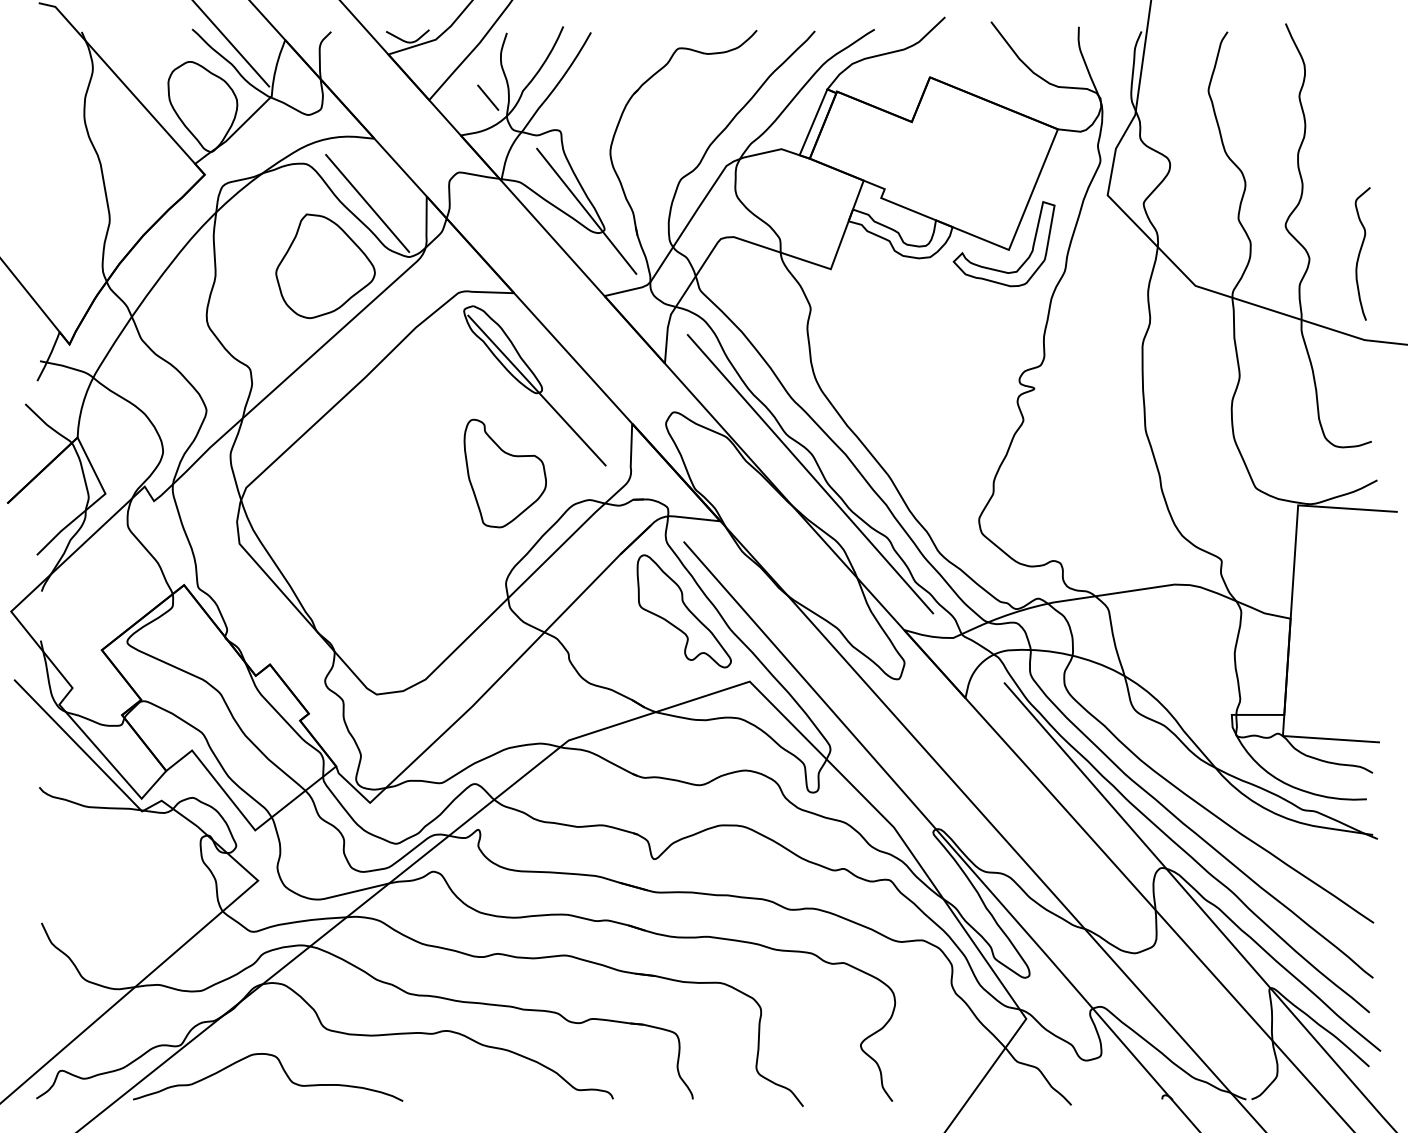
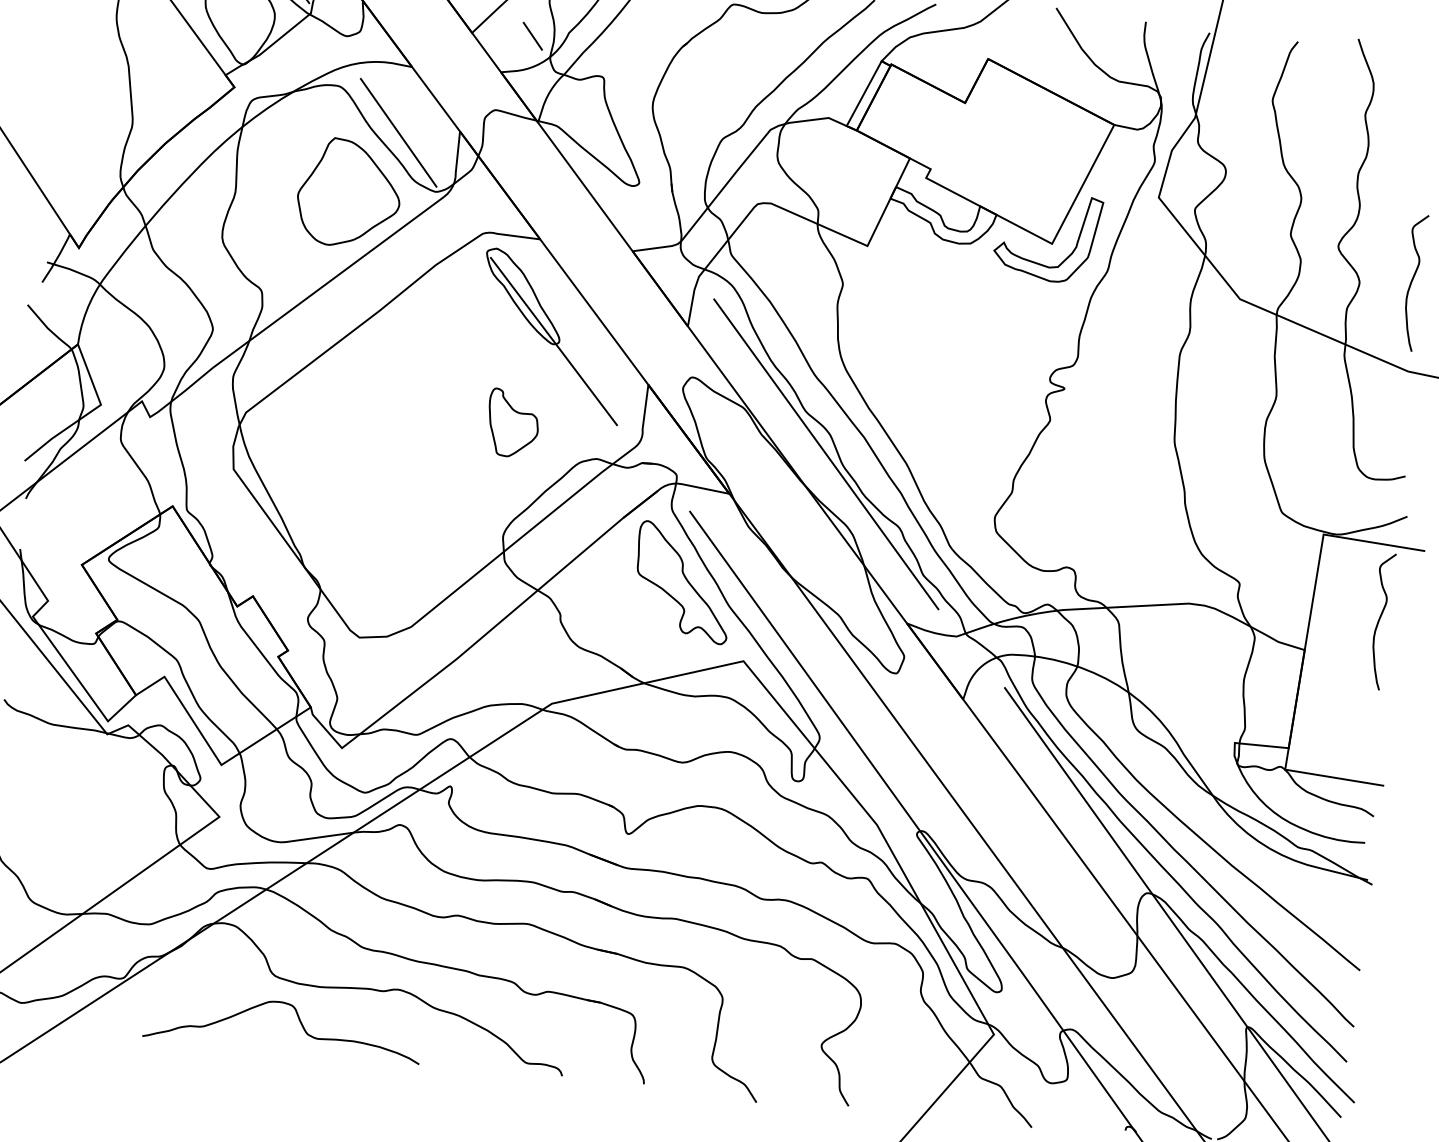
line: (586, 210) -> (622, 161), removed
part: (504, 473) -> (512, 423), size x0.6
curve: (1360, 583) -> (1379, 620), added
curve: (282, 1069) -> (298, 1020), moved

